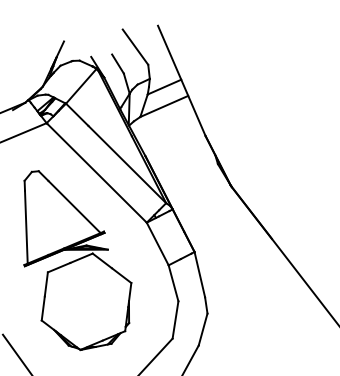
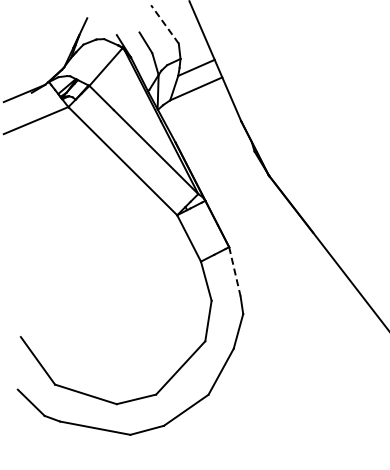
line: (135, 47) -> (164, 24), solid -> dashed
part: (78, 260) -> (102, 256), removed
line: (200, 275) -> (235, 272), solid -> dashed

